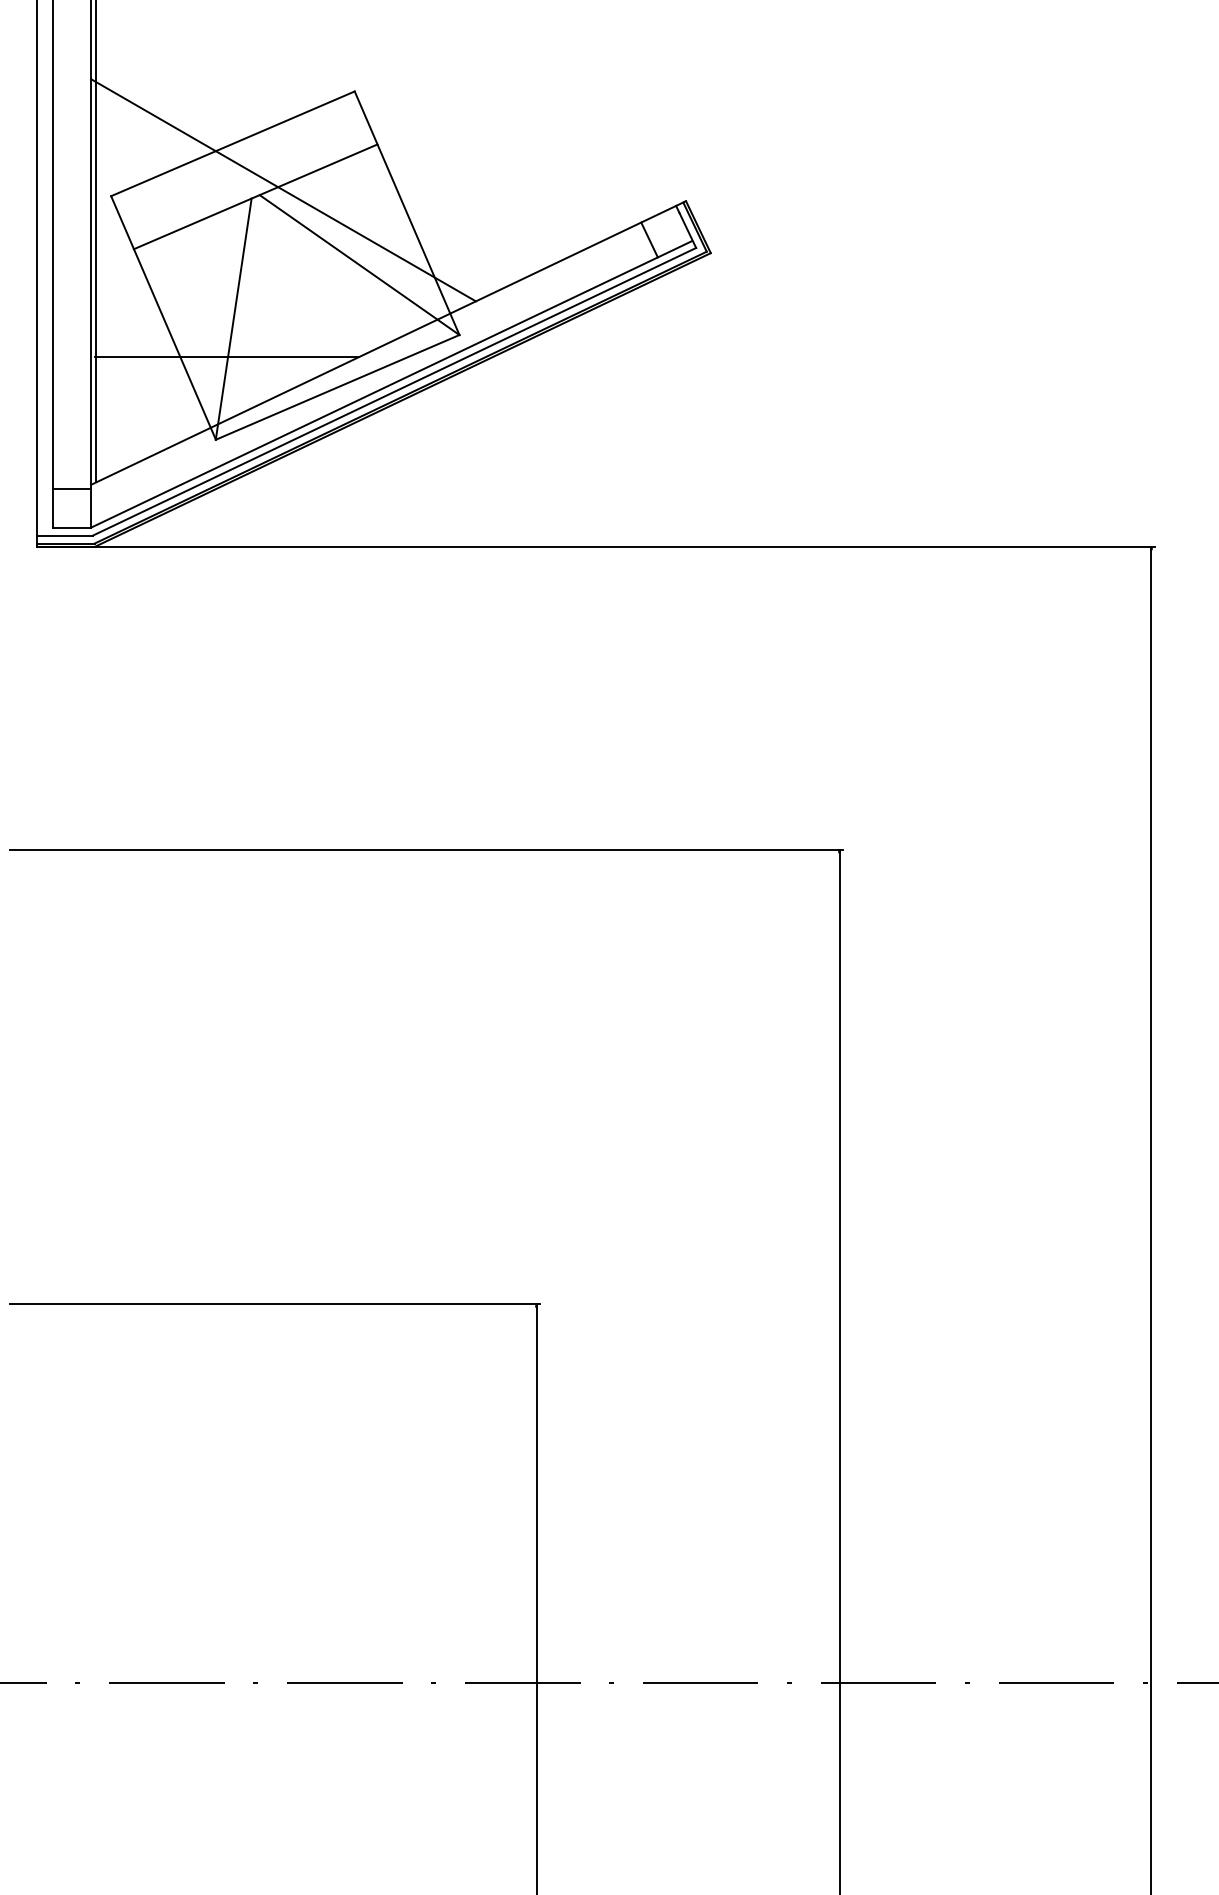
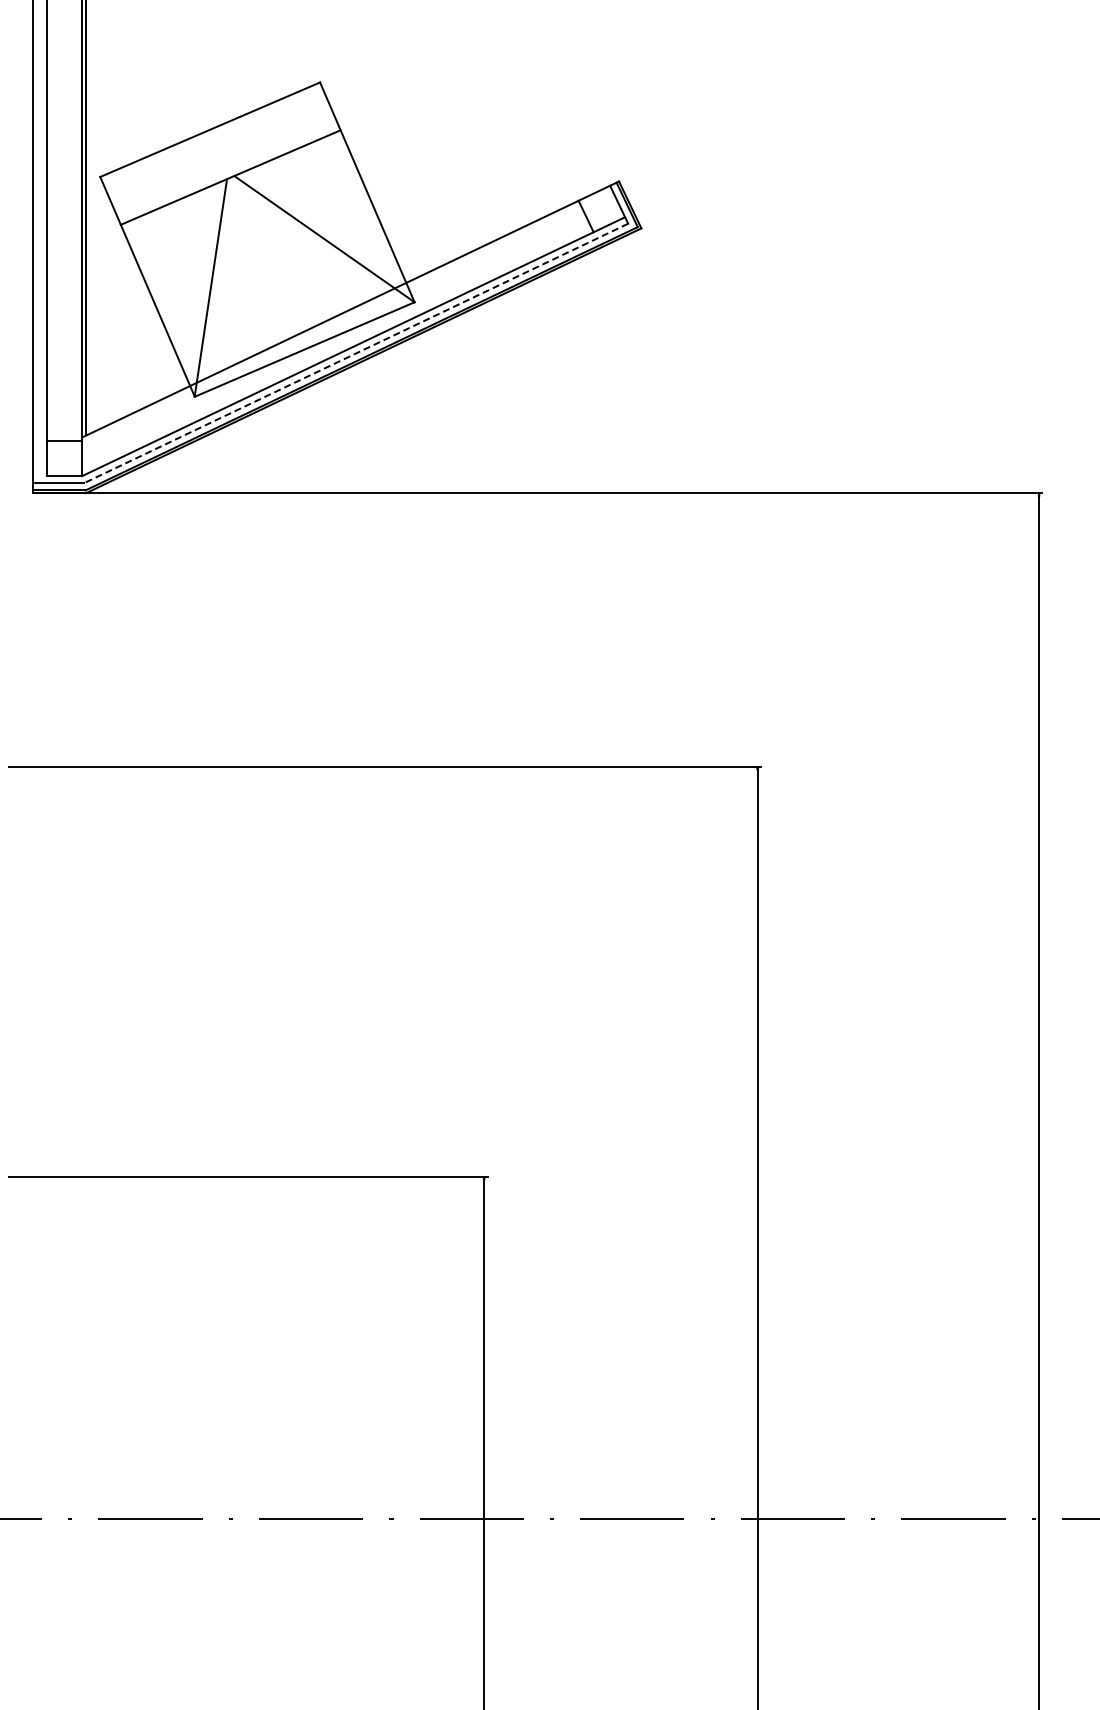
line: (283, 190) -> (255, 171), removed
line: (226, 357) -> (204, 322), removed
line: (395, 391) -> (356, 353), solid -> dashed

